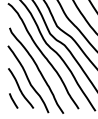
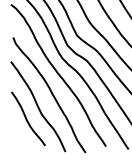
line: (13, 100) -> (18, 135), removed

